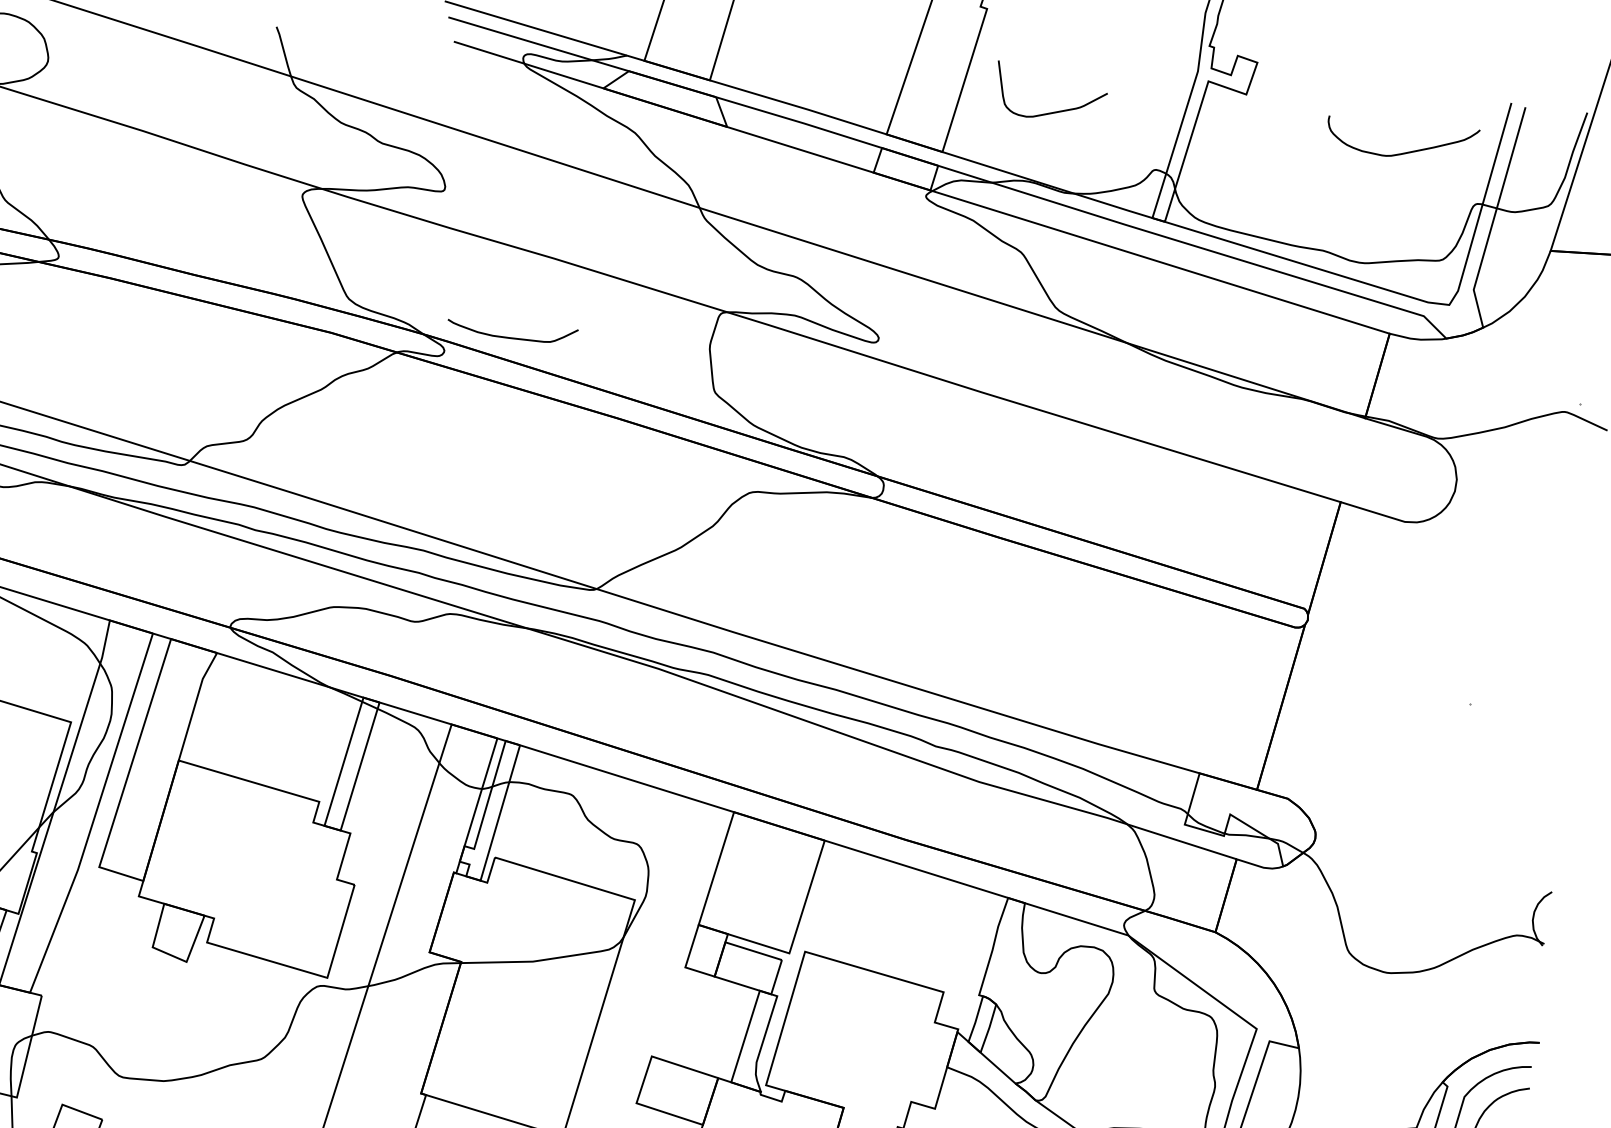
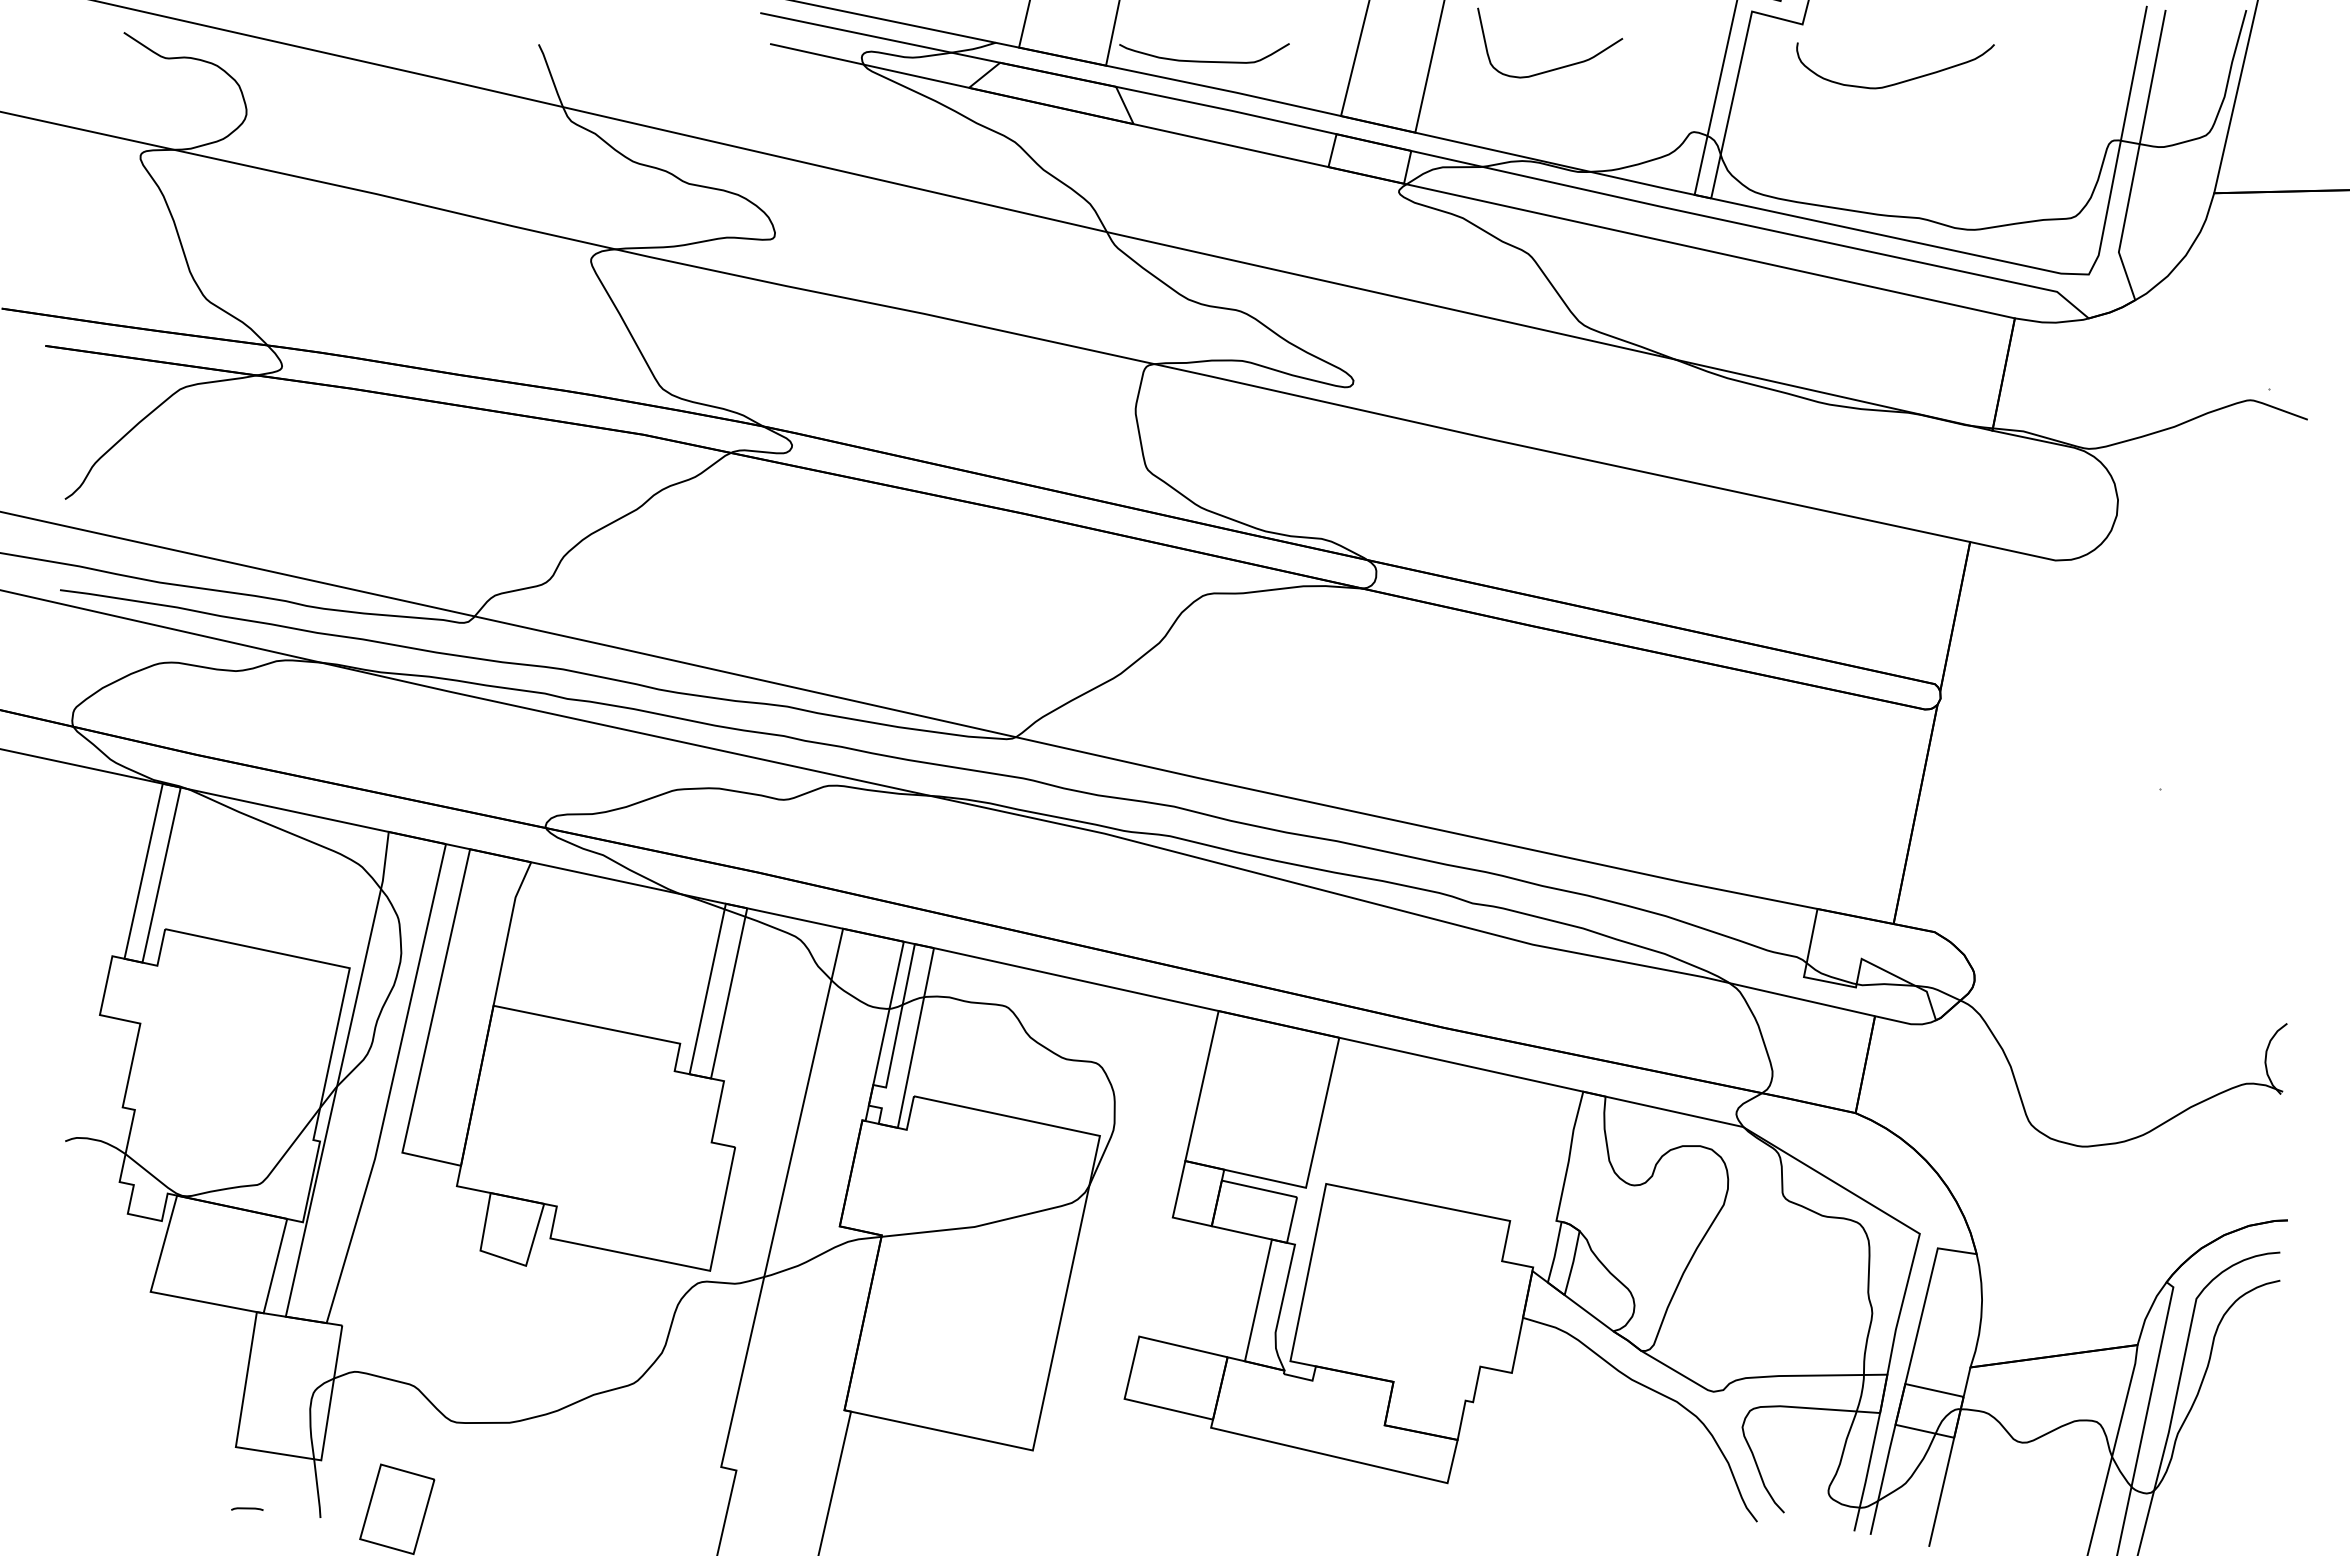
curve: (1405, 152) -> (1900, 81), moved
curve: (512, 337) -> (1204, 60), moved

